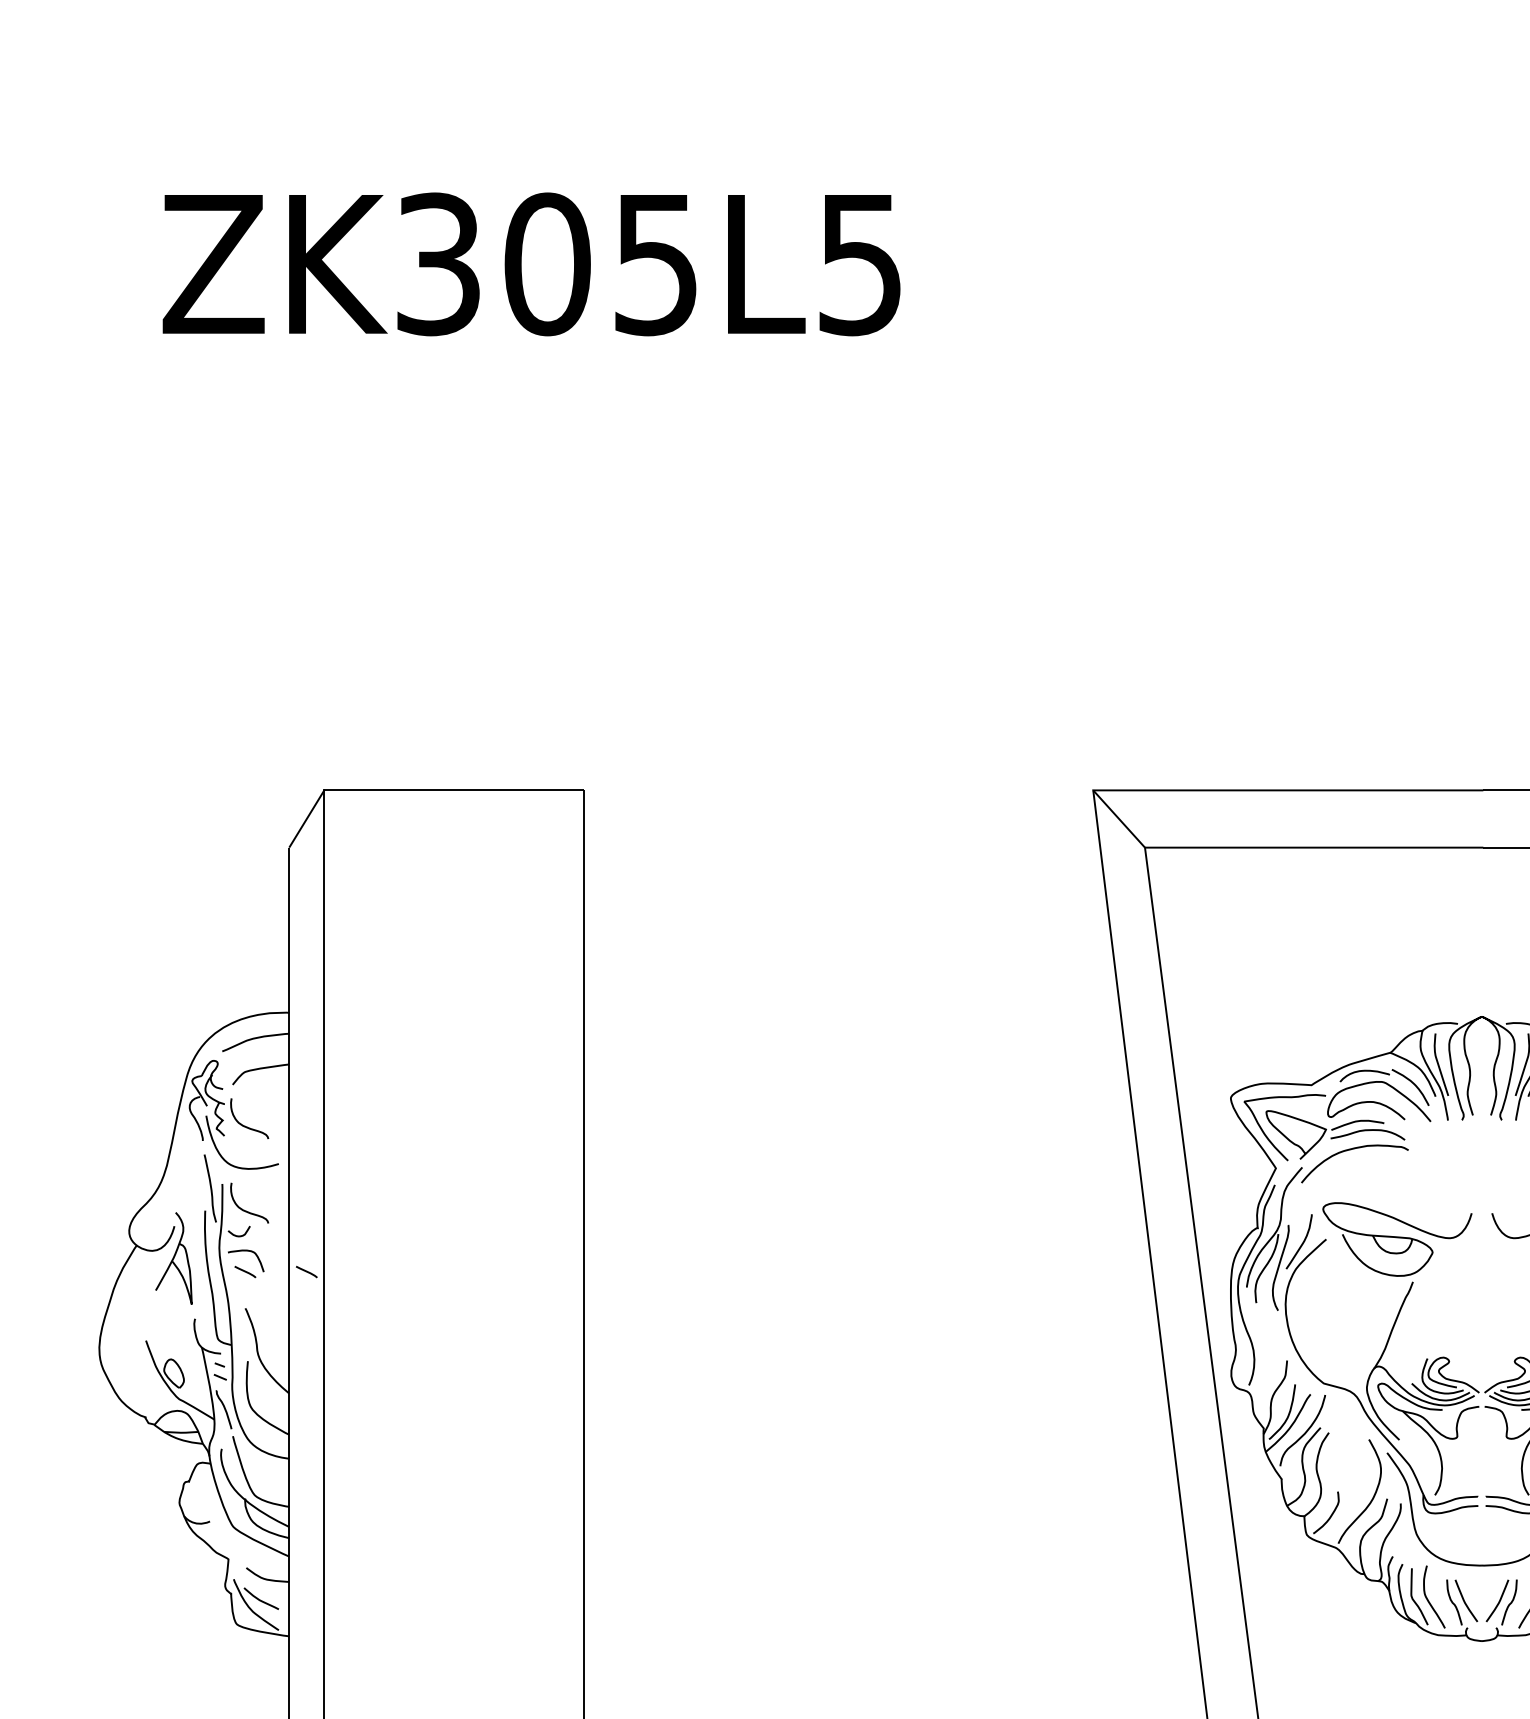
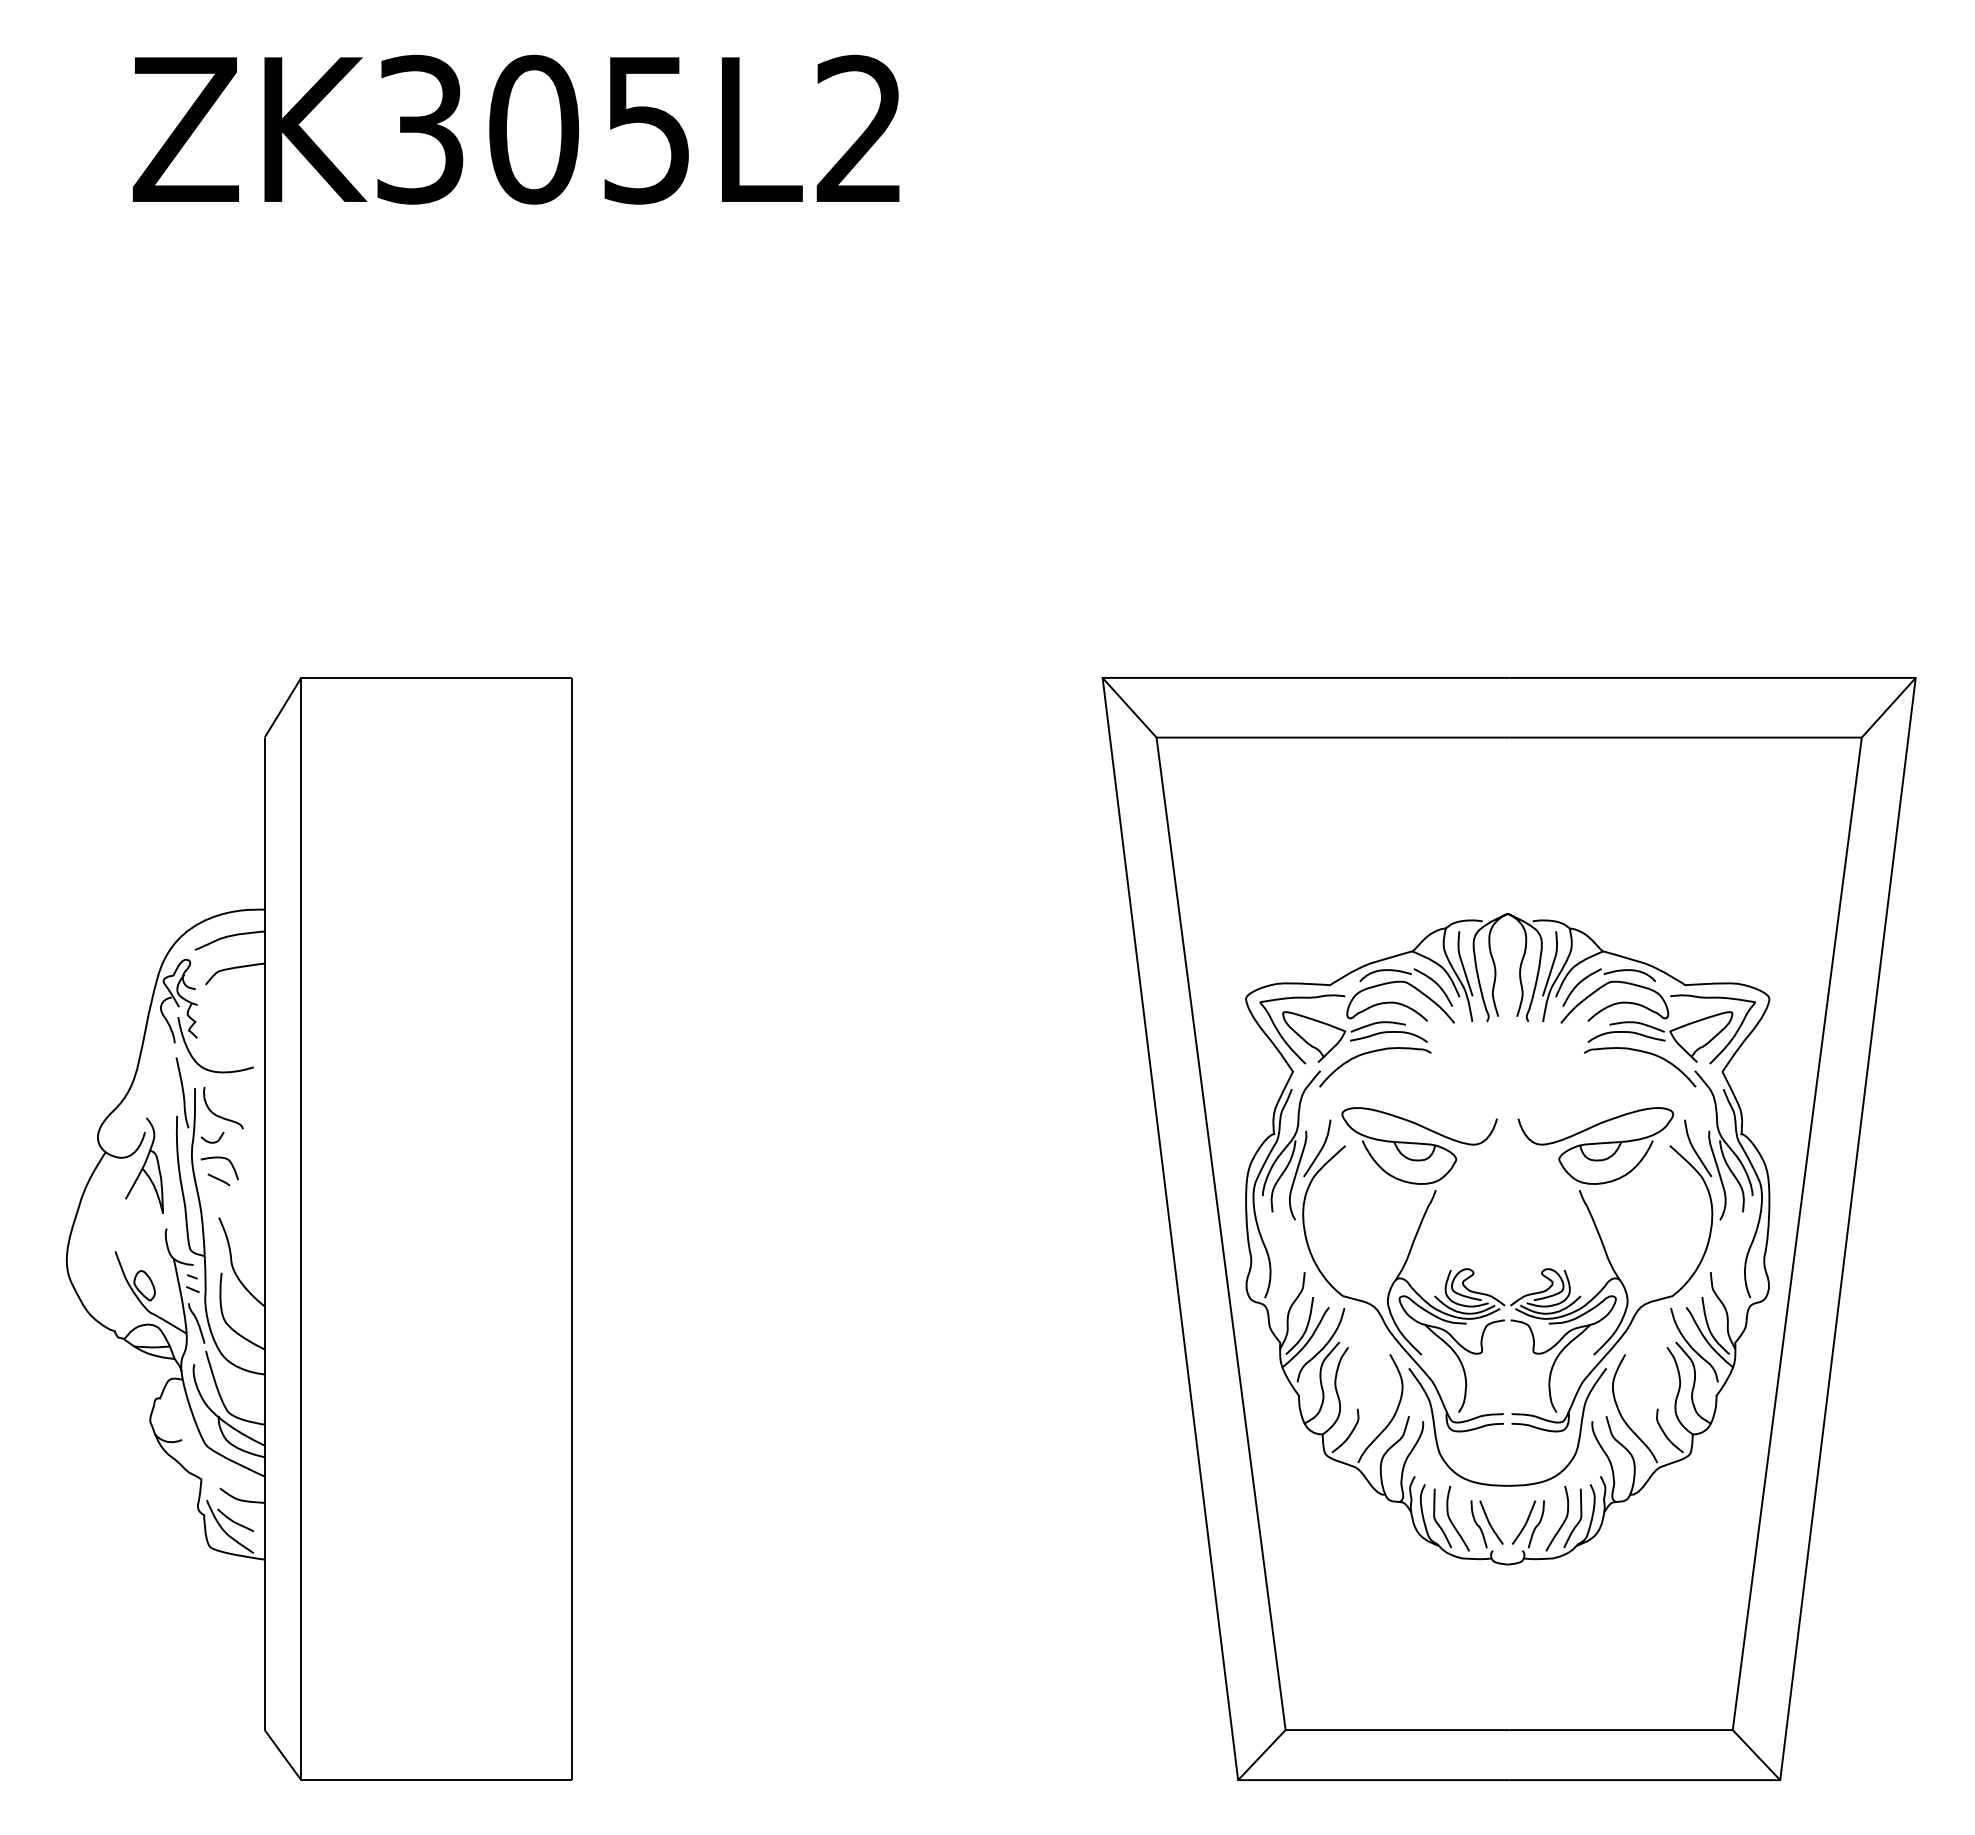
text: (859, 264) -> (858, 129), ZK305L5 -> ZK305L2
curve: (245, 1125) -> (219, 1027), removed
line: (306, 1271) -> (282, 1179), removed

